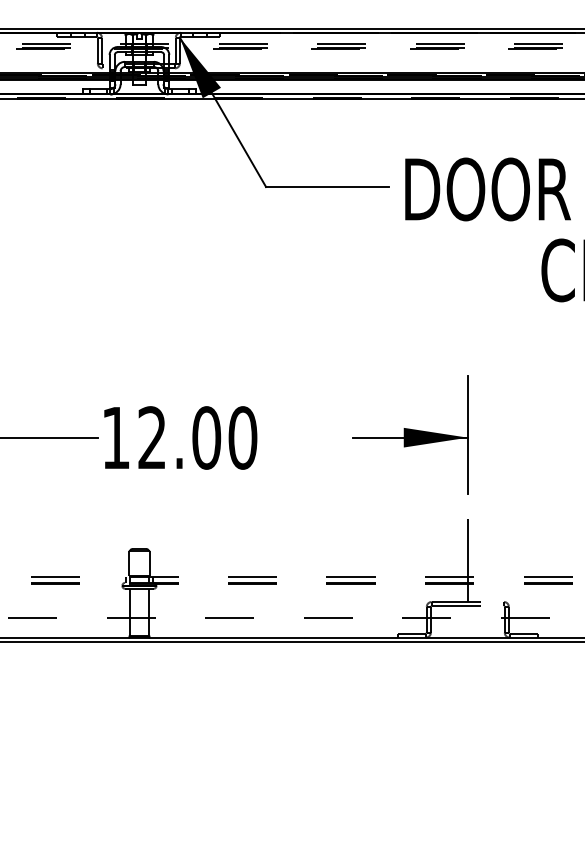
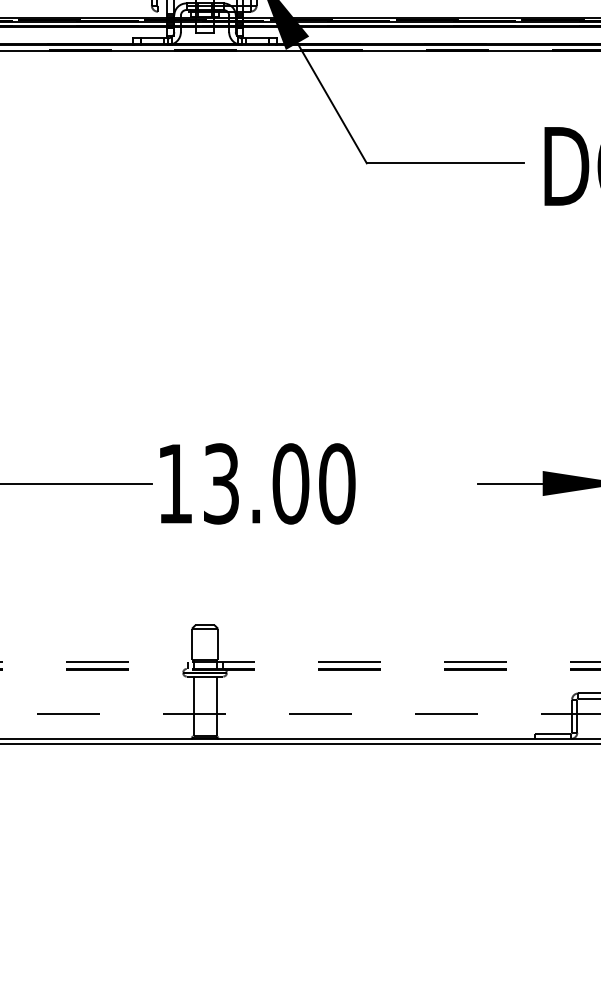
text: (151, 437) -> (220, 483), 12.00 -> 13.00

